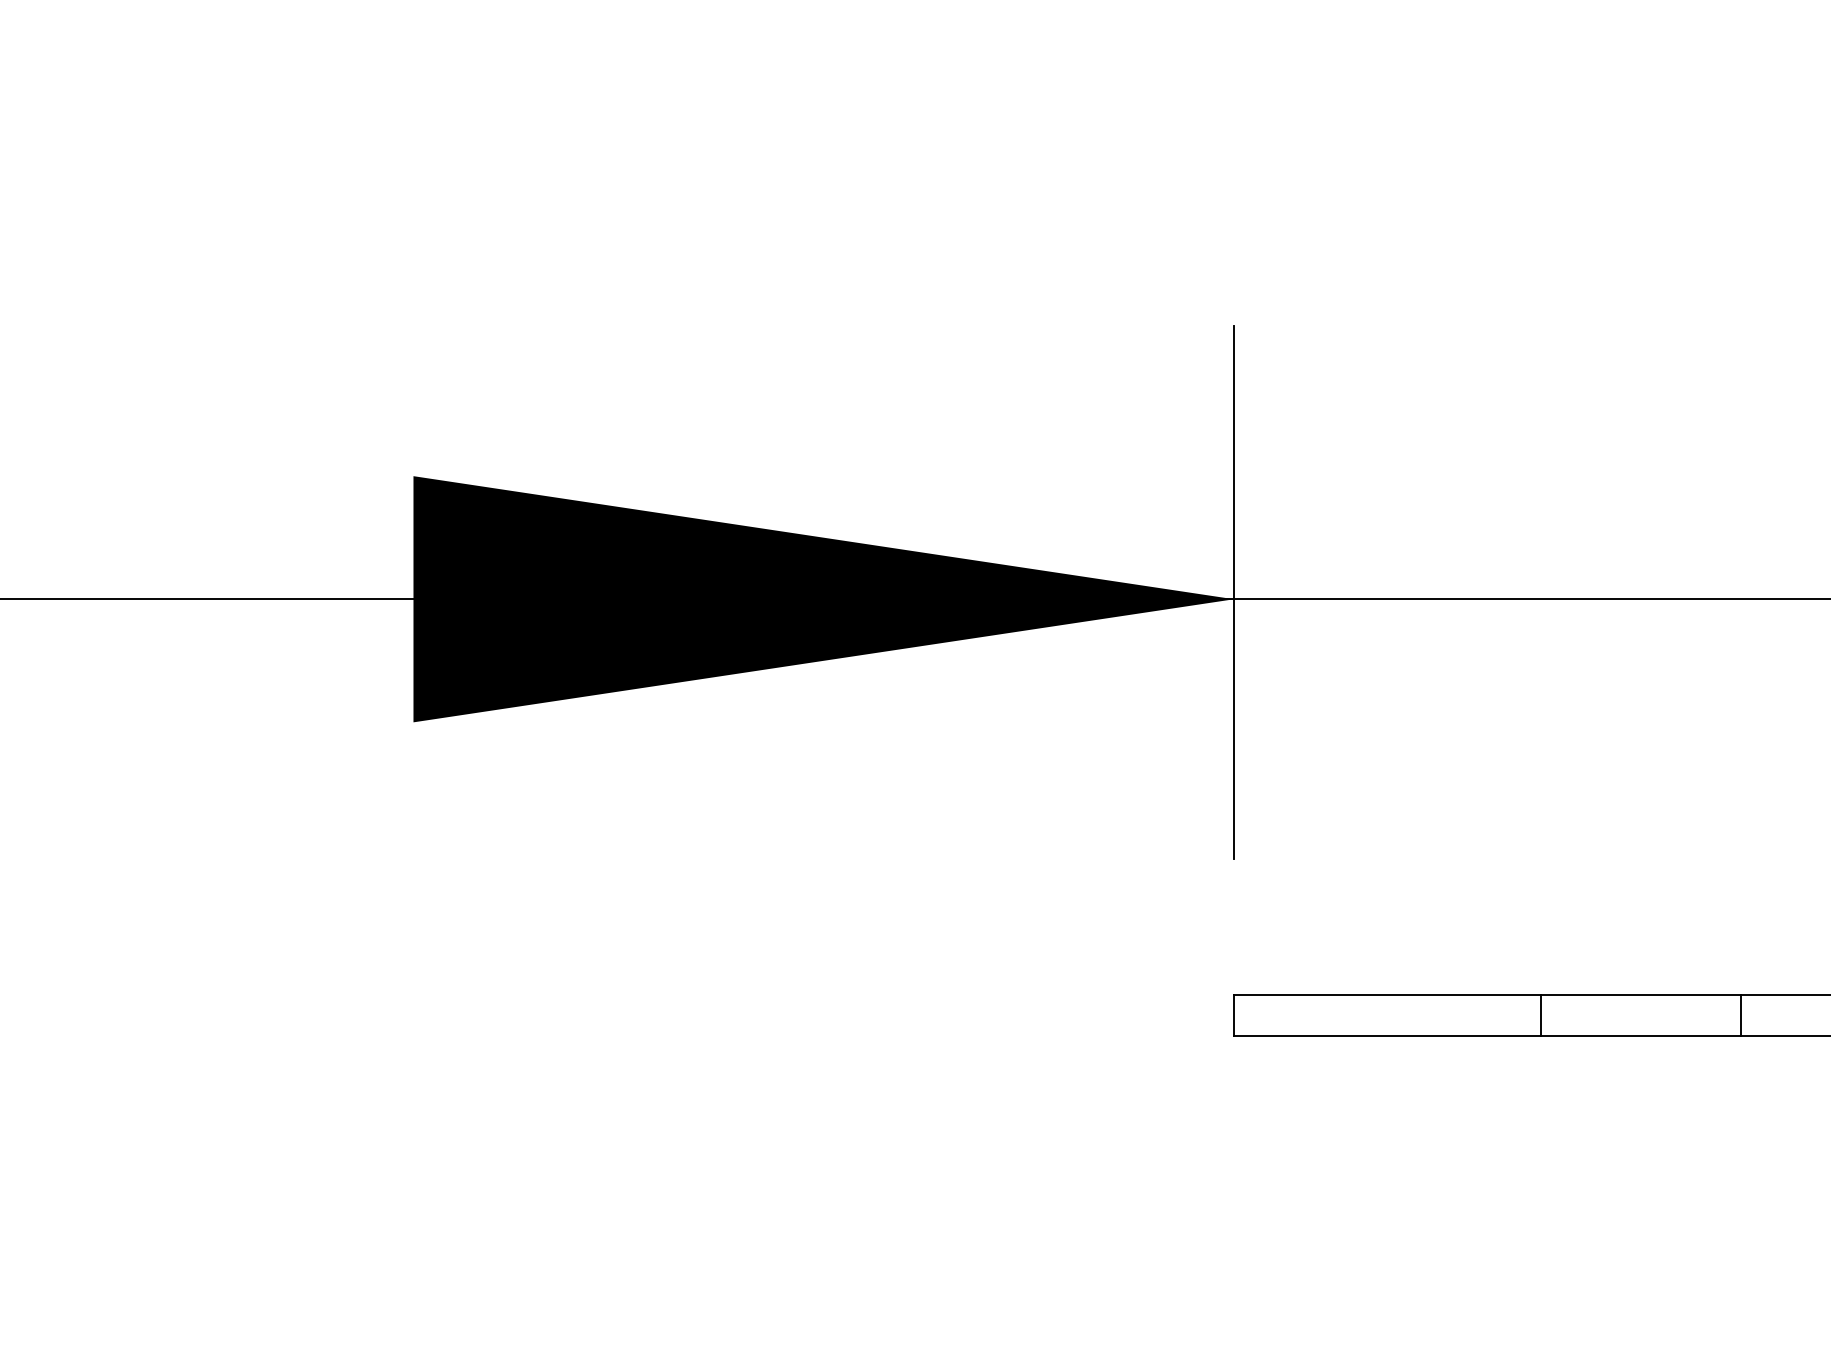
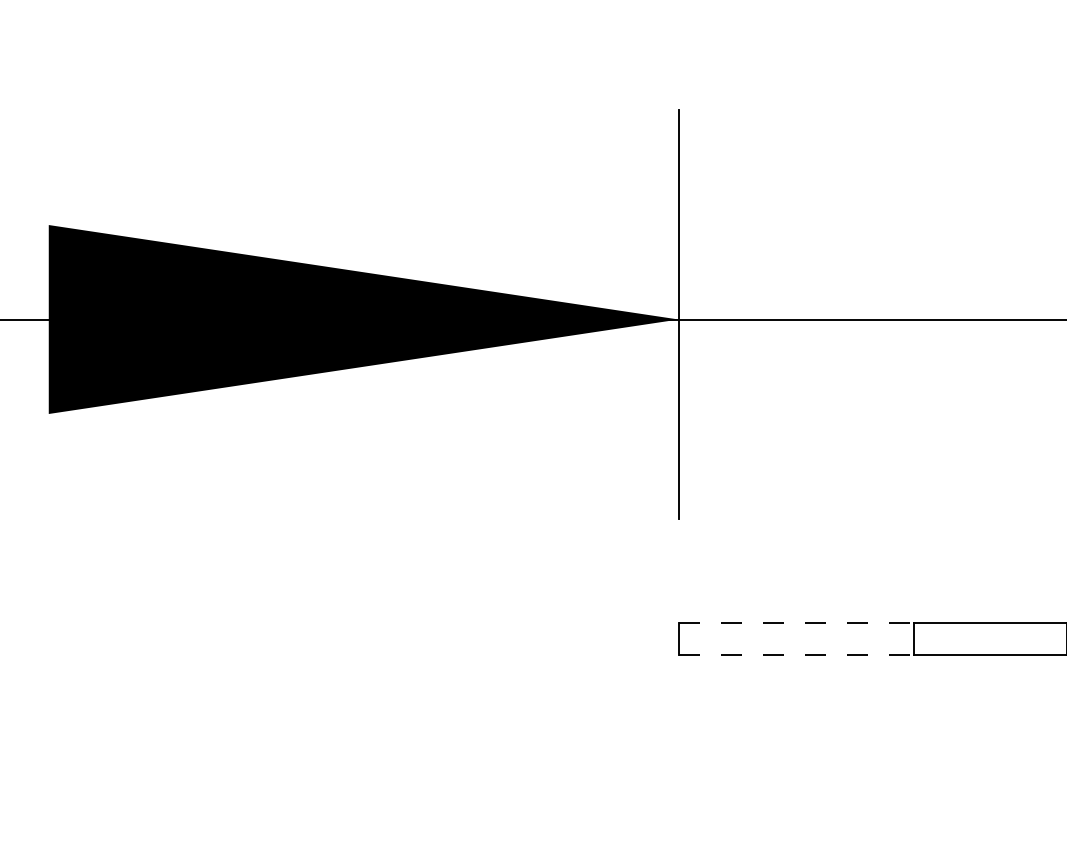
line: (1387, 995) -> (796, 623), solid -> dashed
line: (1387, 1036) -> (796, 655), solid -> dashed

